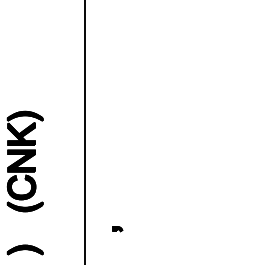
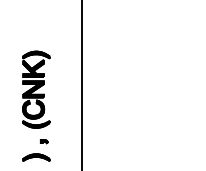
part: (117, 229) -> (44, 141), moved

